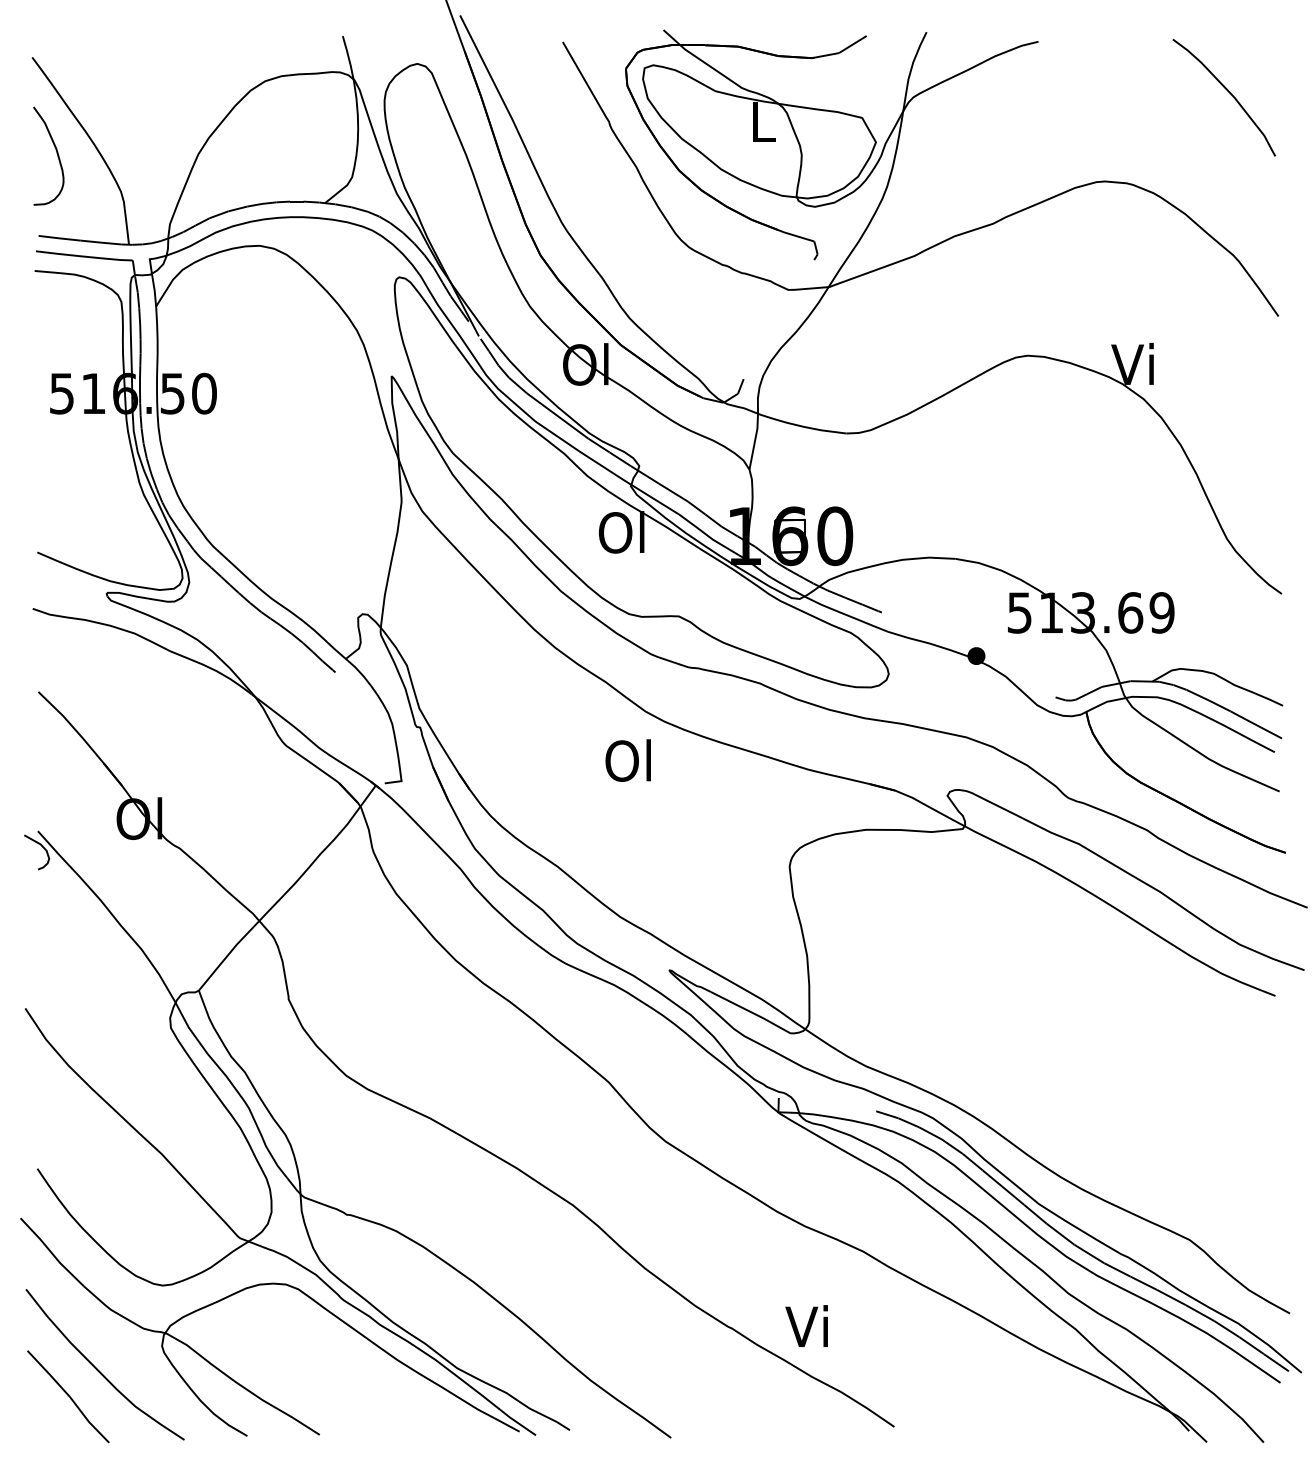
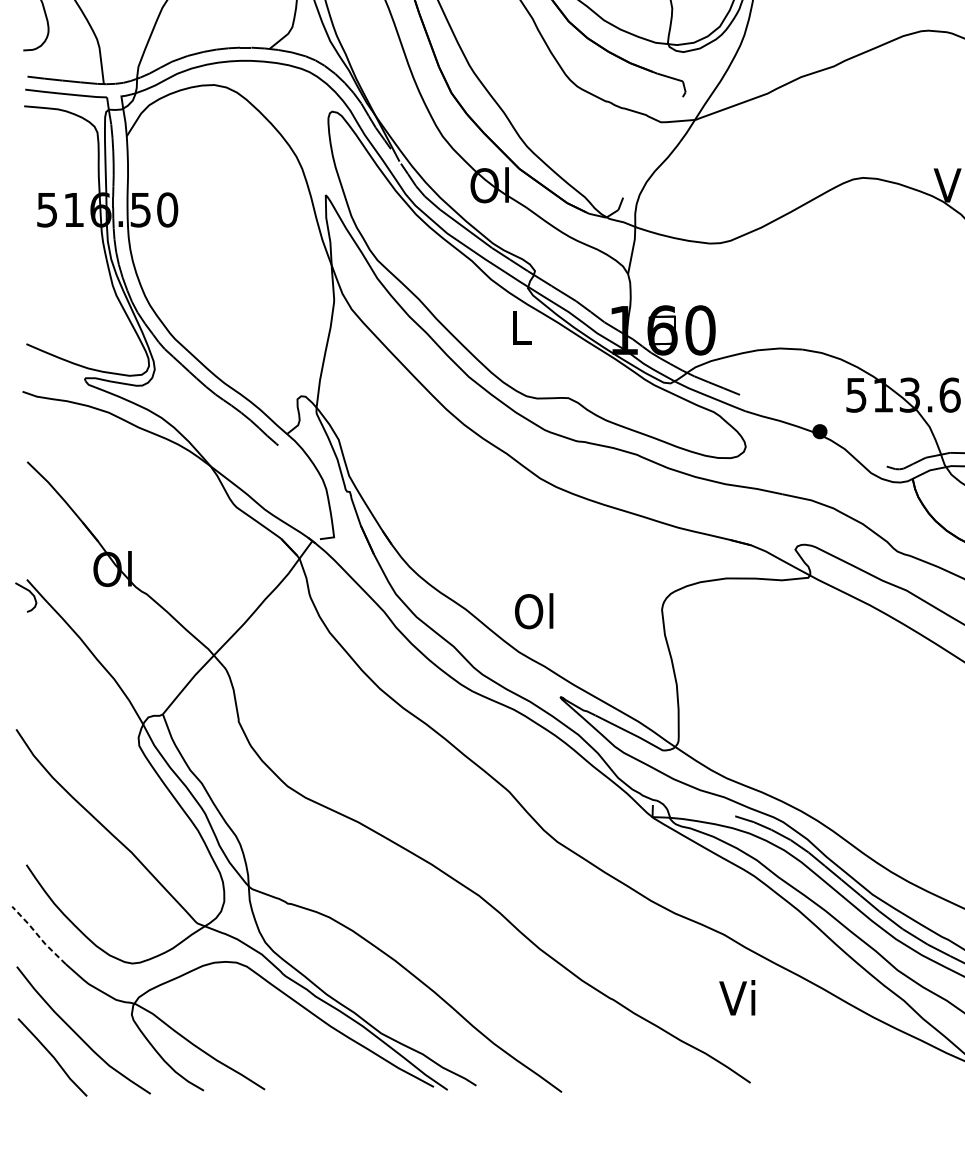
text: (621, 532) -> (519, 327), Ol -> L
text: (627, 760) -> (533, 611), moved
line: (51, 1252) -> (38, 935), solid -> dashed
text: (806, 1325) -> (737, 997), moved

